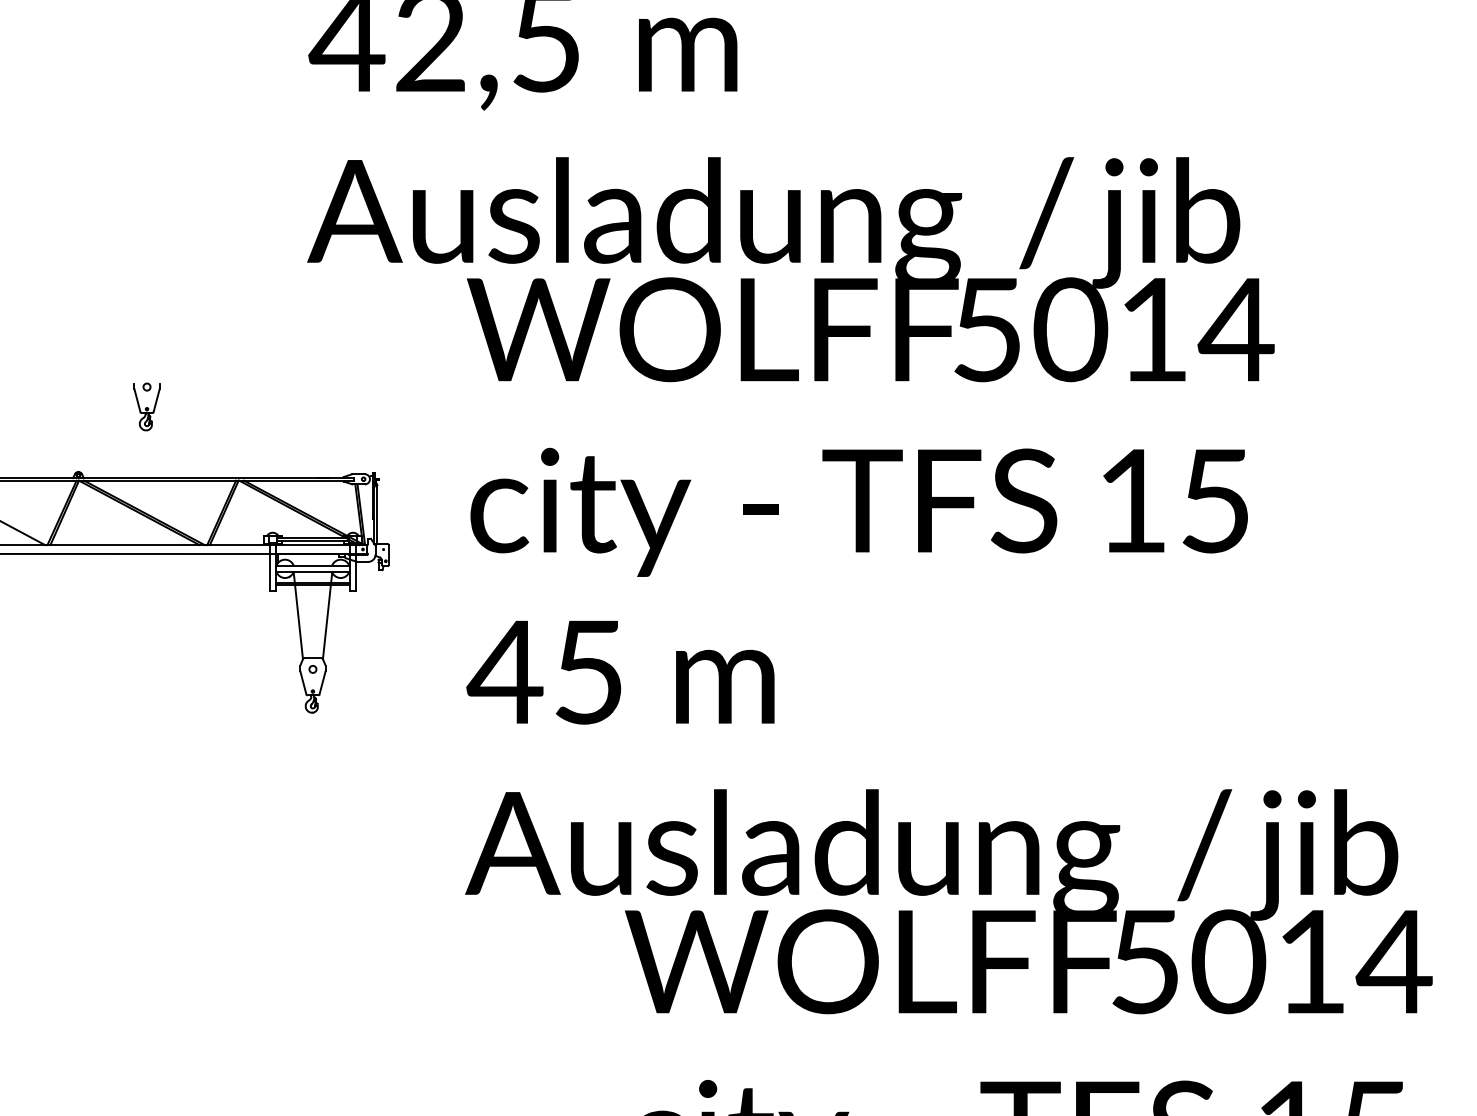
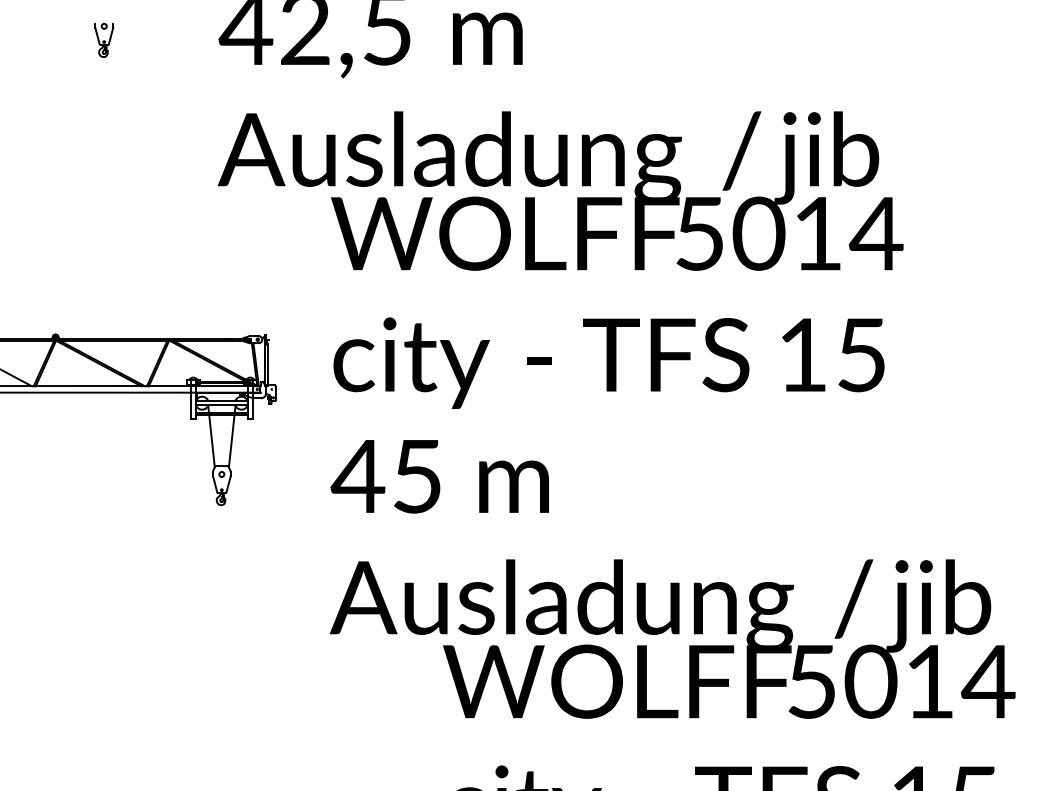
part: (147, 407) -> (104, 40), moved

